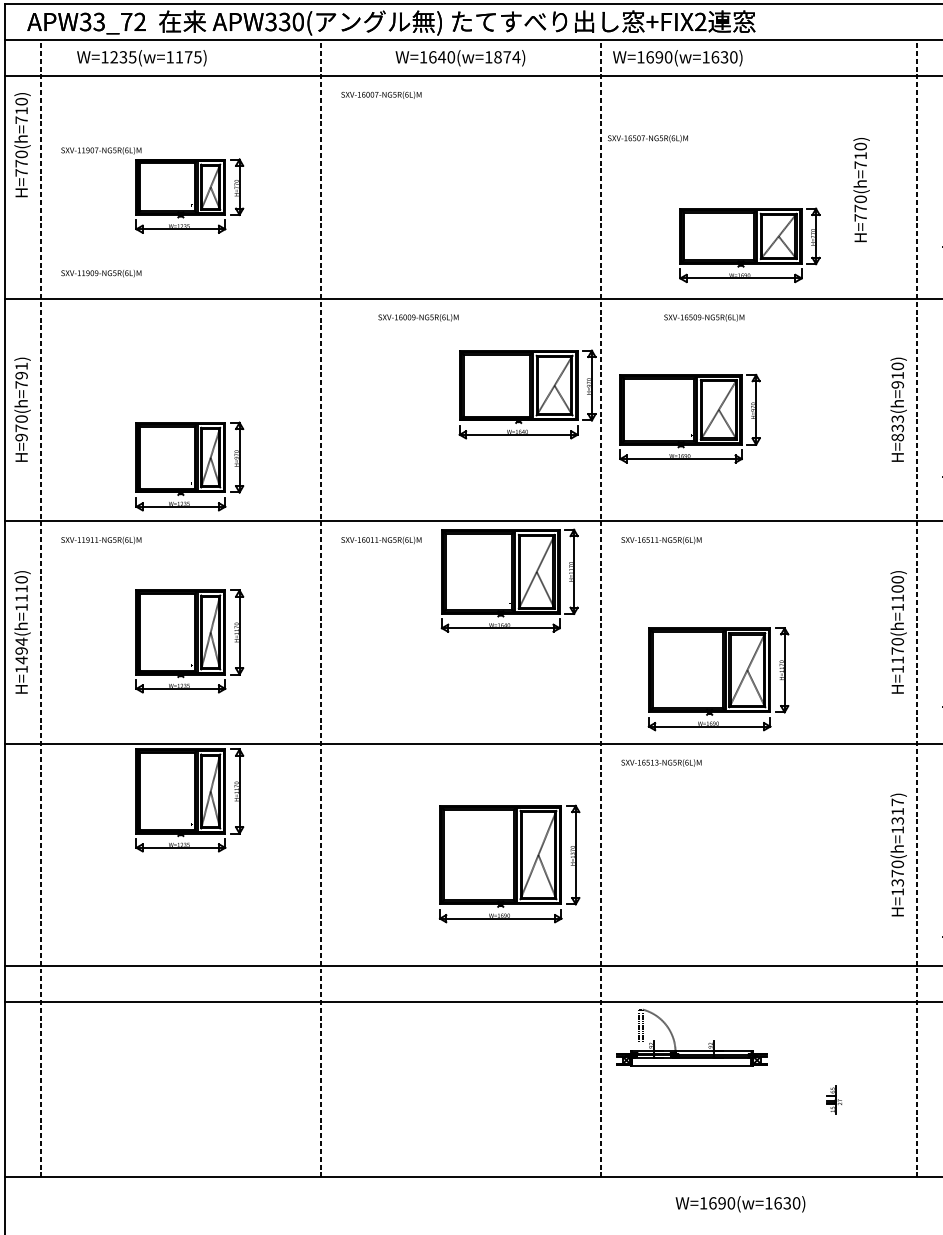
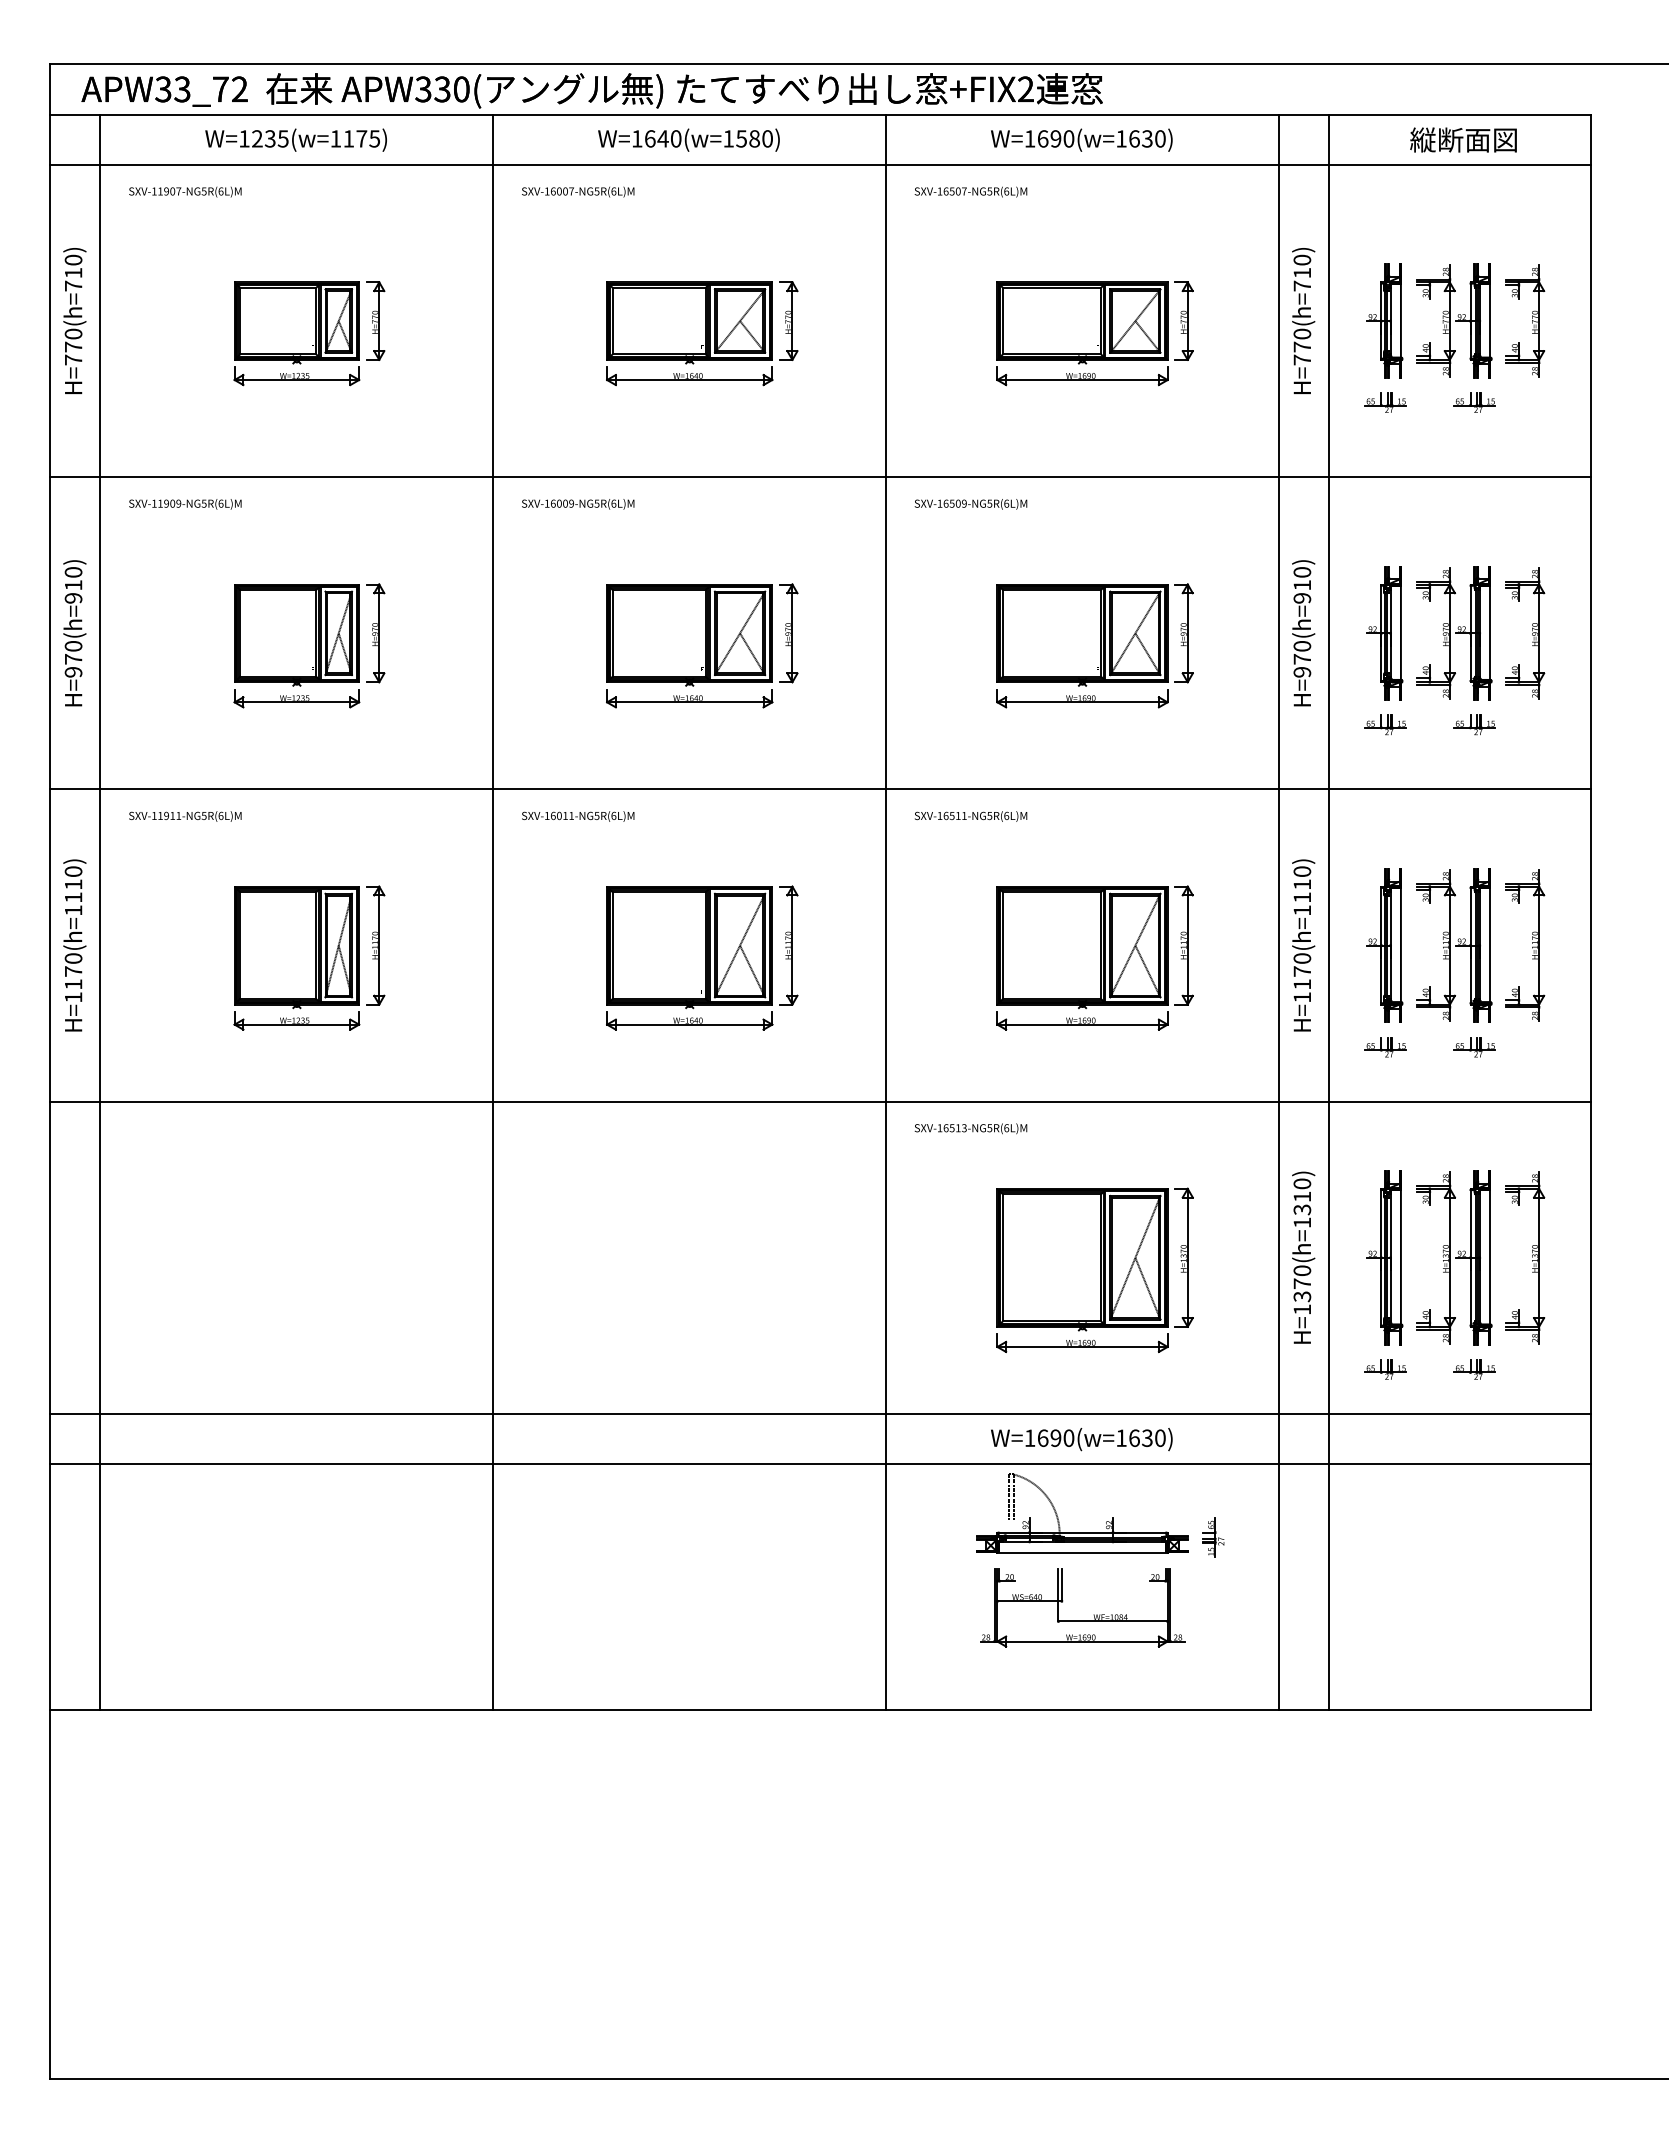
text: (141, 57) -> (295, 139), moved
text: (507, 57) -> (754, 138), W=1640(w=1874) -> W=1640(w=1580)
text: (677, 57) -> (1081, 139), moved
text: (647, 138) -> (970, 191), moved
text: (22, 144) -> (74, 320), moved
text: (101, 150) -> (185, 191), moved
text: (861, 189) -> (1303, 320), moved
part: (470, 196) -> (702, 333), added
part: (749, 245) -> (1094, 333), moved
text: (101, 273) -> (185, 504), moved
text: (418, 317) -> (578, 504), moved
text: (703, 317) -> (970, 504), moved
text: (21, 375) -> (73, 585), H=970(h=791) -> H=970(h=910)
part: (527, 394) -> (702, 645), moved
part: (689, 418) -> (1094, 645), moved
text: (897, 428) -> (1302, 659), H=833(h=910) -> H=970(h=910)
part: (189, 466) -> (309, 645), moved
part: (509, 580) -> (702, 957), moved
text: (897, 588) -> (1302, 884), H=1170(h=1100) -> H=1170(h=1110)
line: (40, 608) -> (100, 912), dashed -> solid
line: (321, 608) -> (493, 912), dashed -> solid
line: (601, 608) -> (886, 912), dashed -> solid
line: (880, 608) -> (1278, 911), added
line: (917, 608) -> (1329, 912), dashed -> solid
text: (21, 650) -> (73, 971), H=1494(h=1110) -> H=1170(h=1110)
part: (718, 678) -> (1094, 957), moved
part: (189, 799) -> (309, 1180), removed
text: (897, 802) -> (1302, 1183), H=1370(h=1317) -> H=1370(h=1310)
part: (509, 863) -> (1094, 1269), moved
part: (691, 1050) -> (1082, 1532), moved
part: (834, 1099) -> (1213, 1537), moved
part: (741, 1113) -> (1082, 1620), added
text: (740, 1204) -> (1081, 1439), moved

